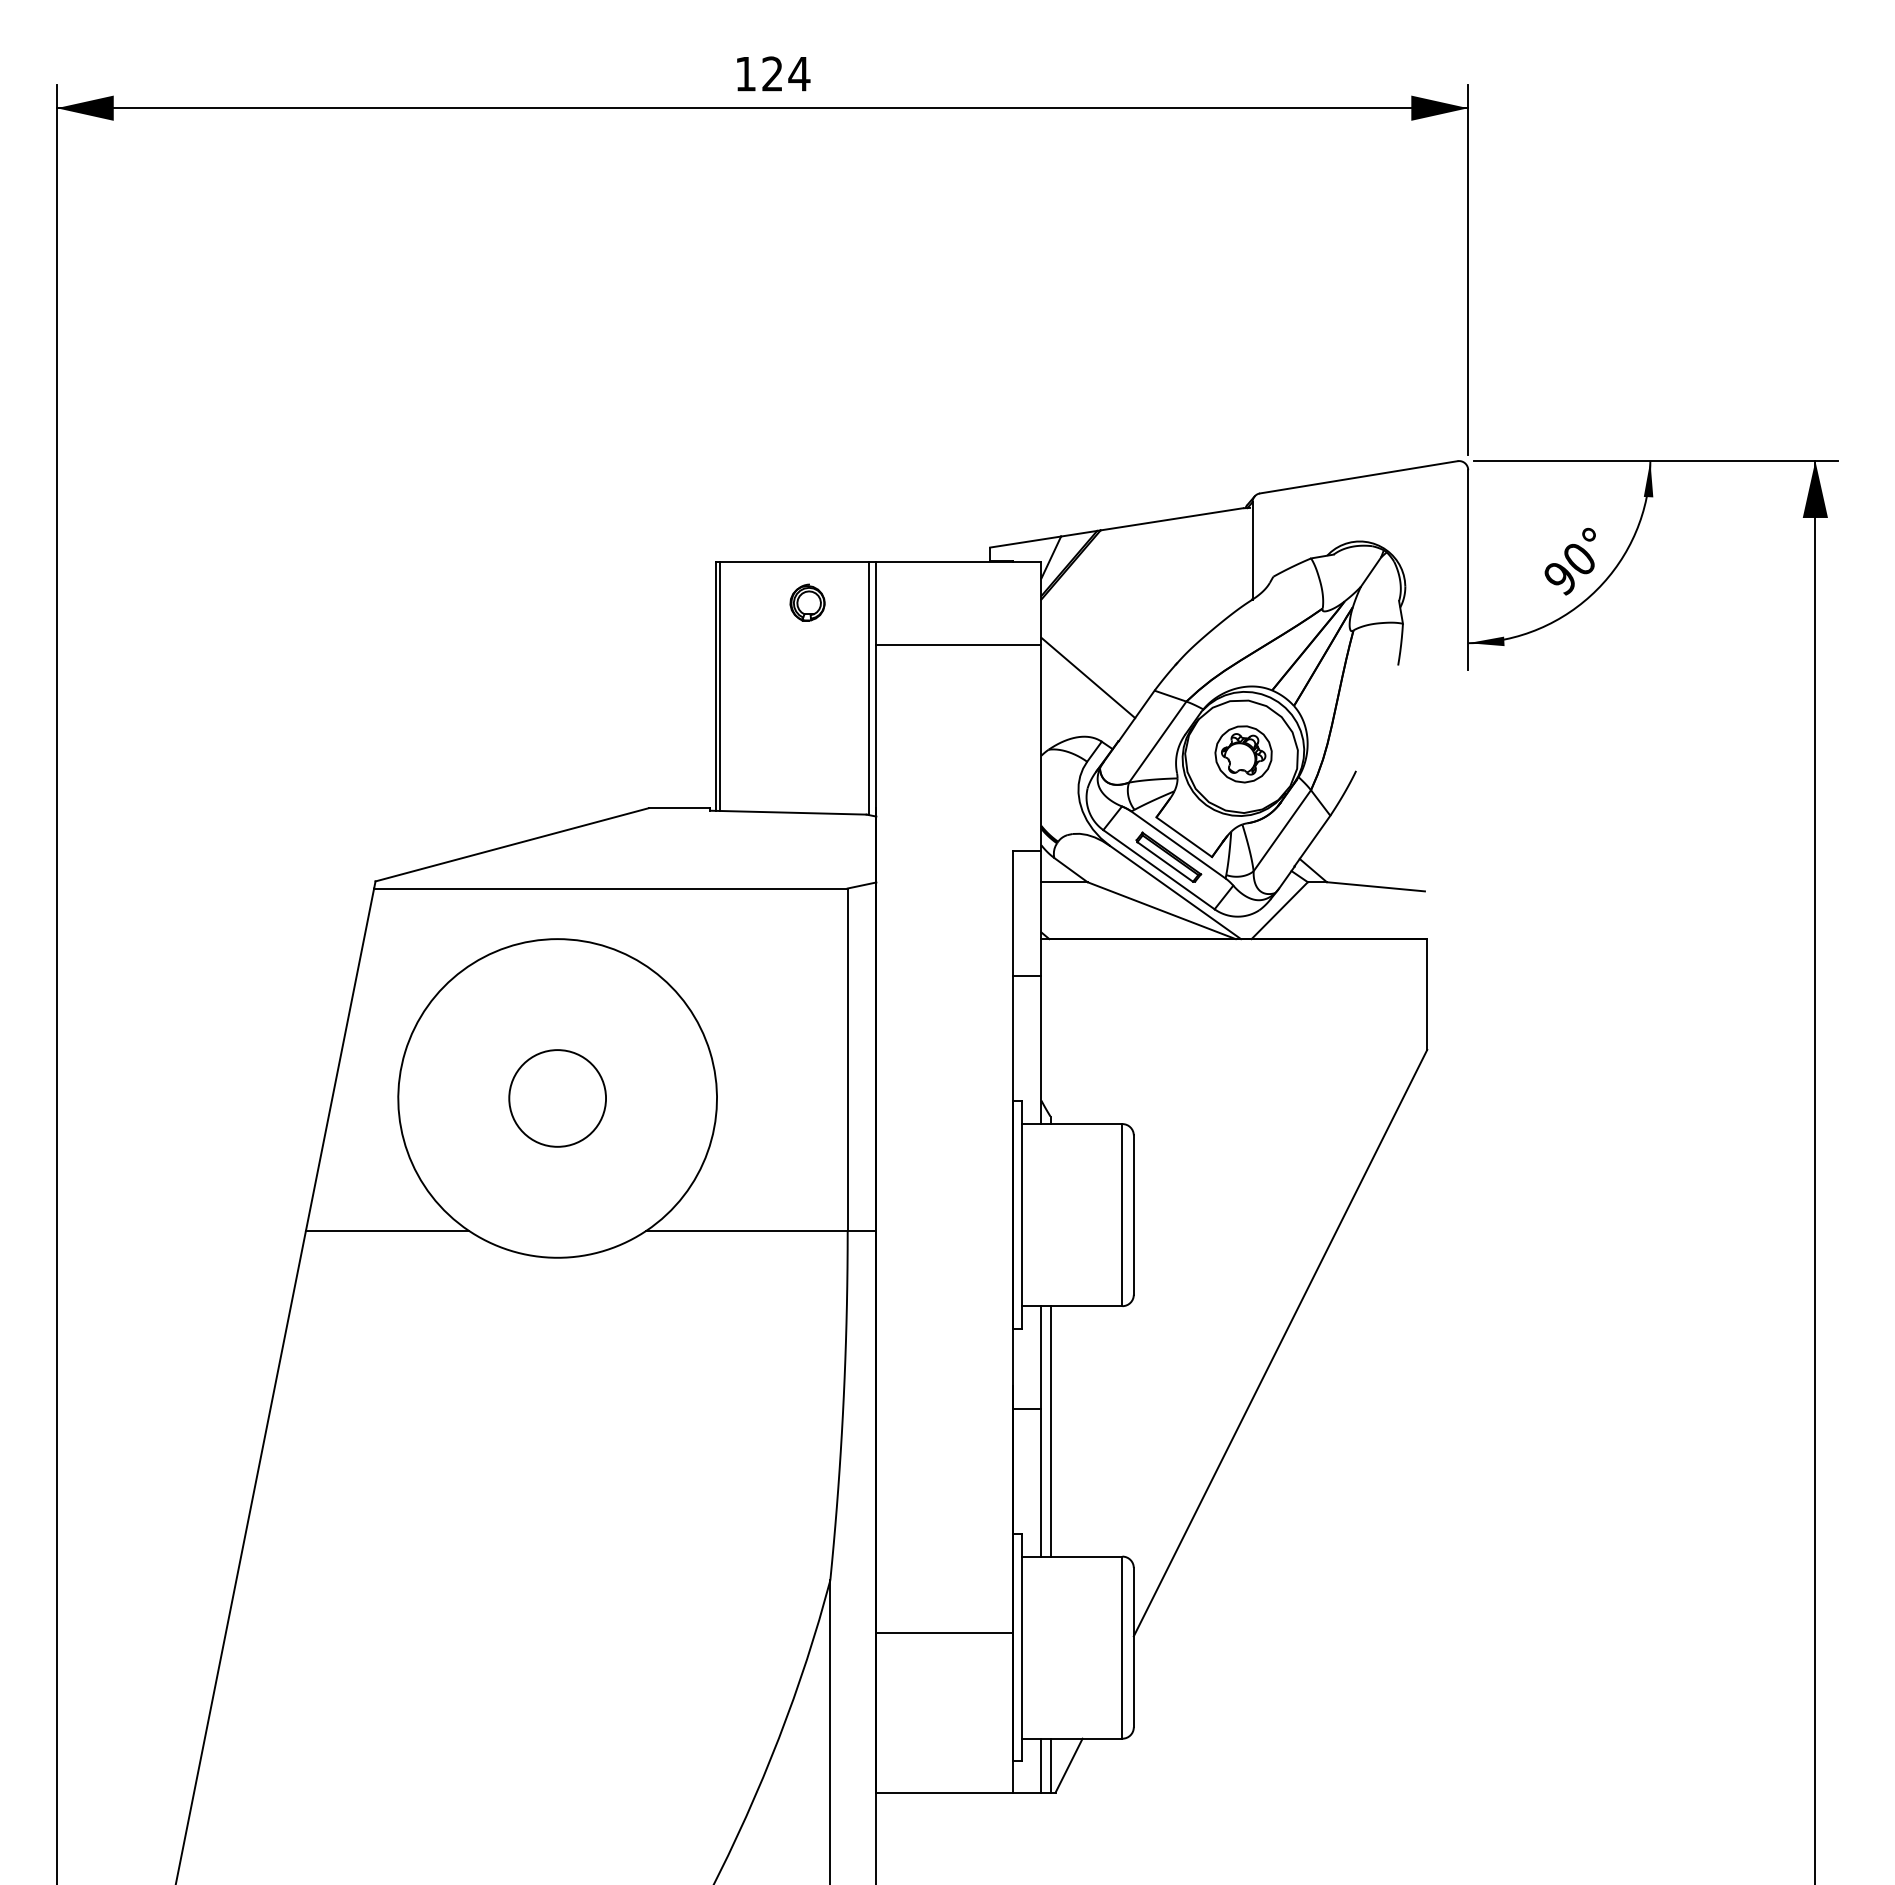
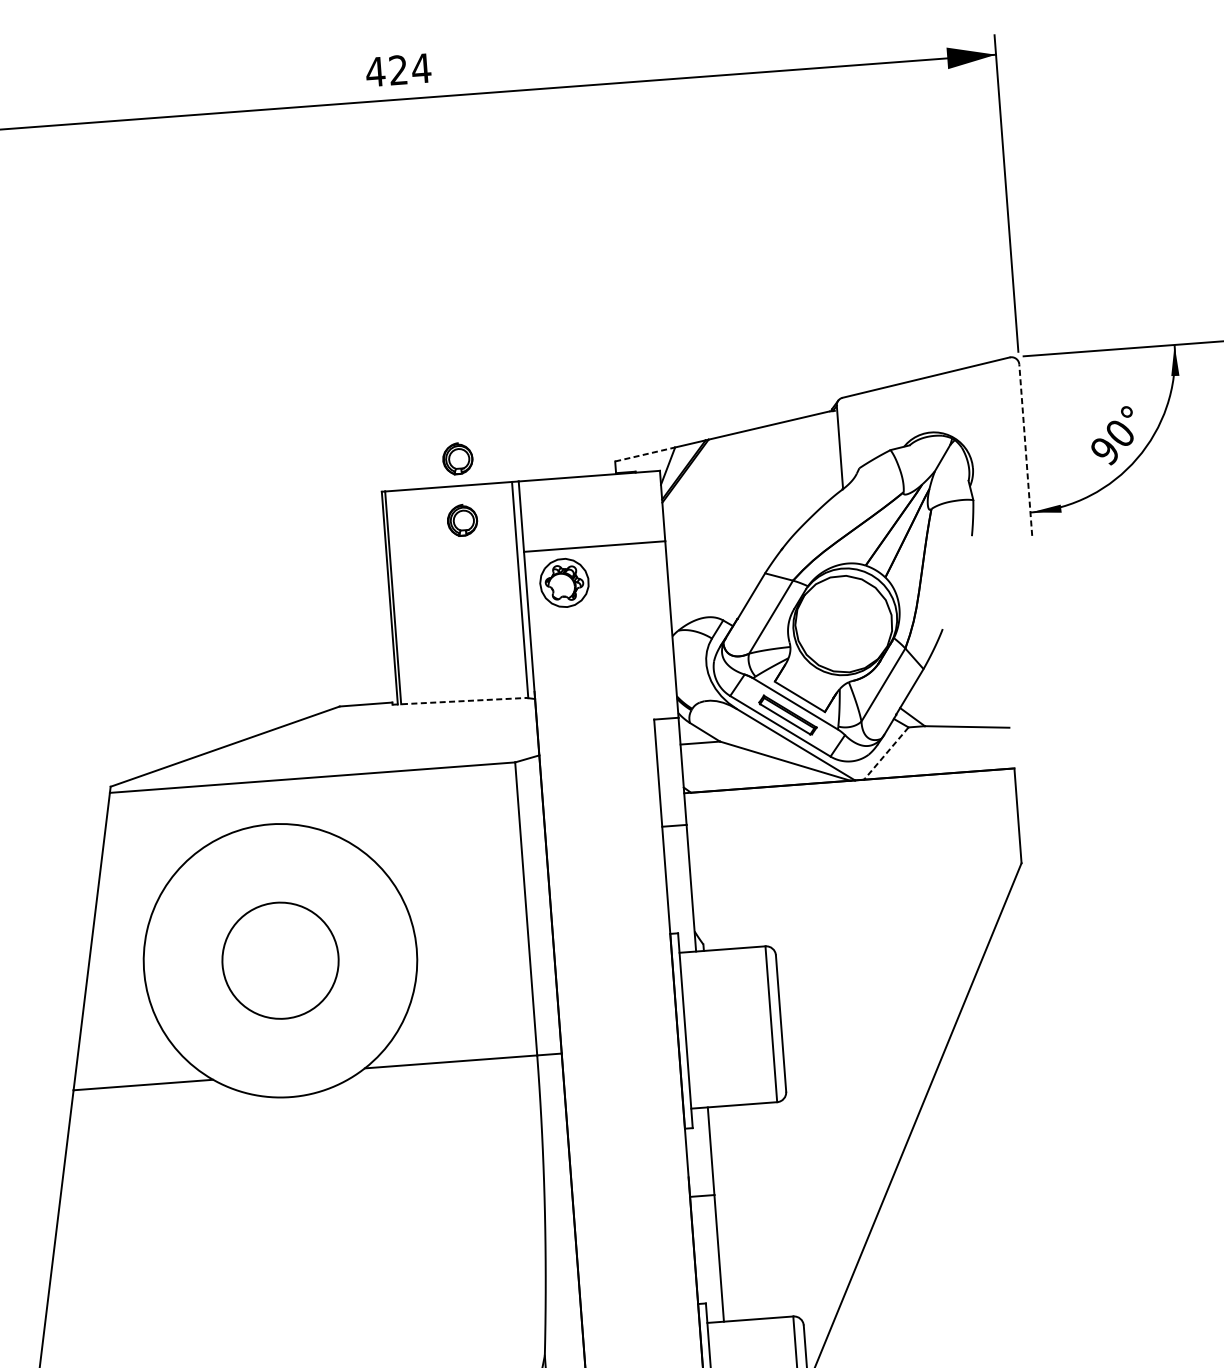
text: (745, 74) -> (375, 72), 124 -> 424
part: (807, 530) -> (457, 458), added
line: (1025, 542) -> (645, 454), solid -> dashed
line: (1468, 569) -> (1025, 449), solid -> dashed
line: (1088, 677) -> (707, 566), removed
part: (1243, 754) -> (564, 583), moved
line: (788, 812) -> (459, 701), solid -> dashed
line: (1279, 911) -> (886, 754), solid -> dashed
circle: (557, 1098) -> (280, 960), size x1.4
line: (1050, 1431) -> (723, 1214), removed

